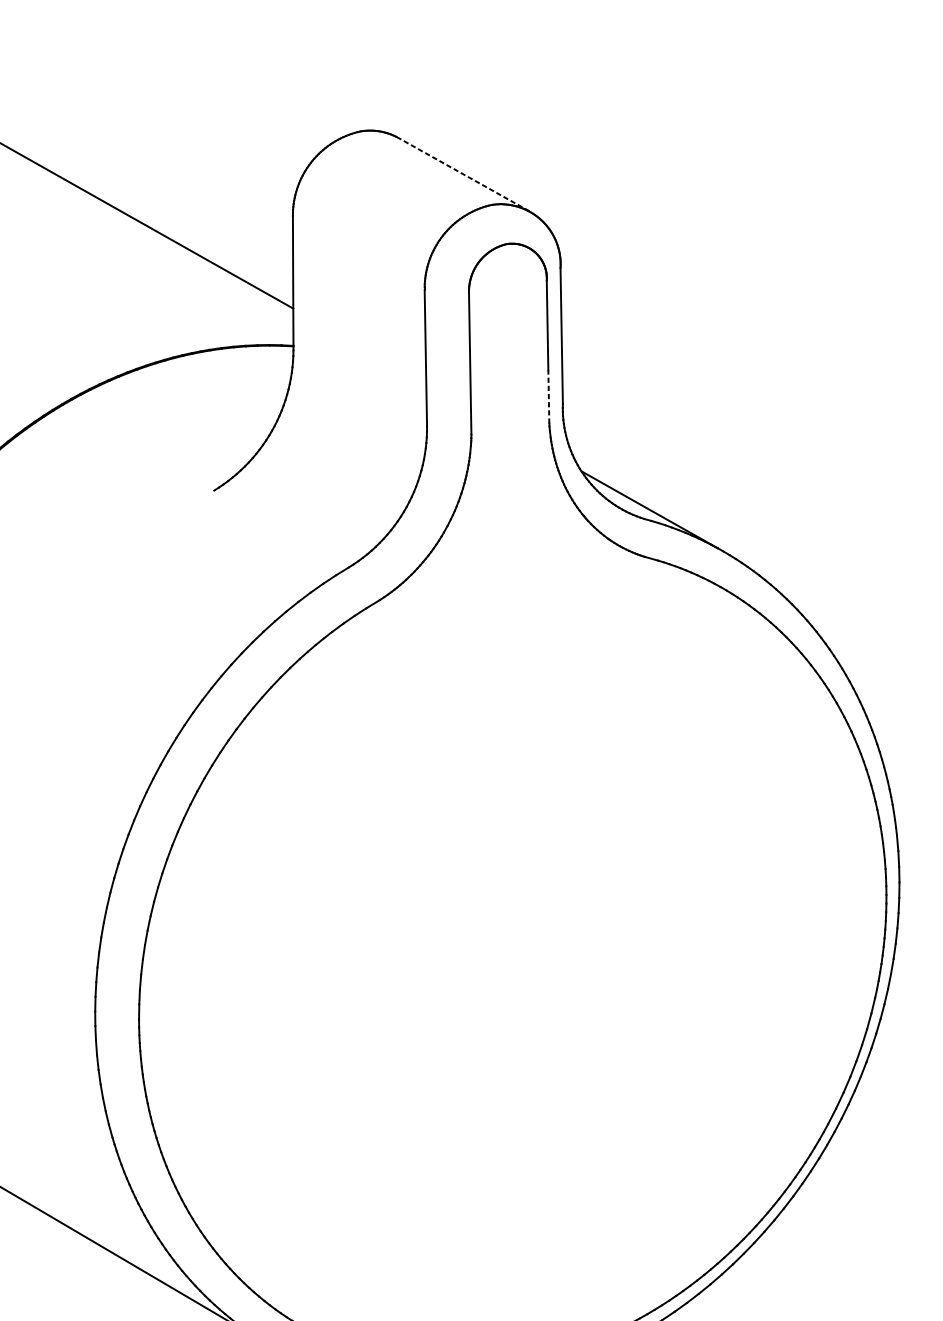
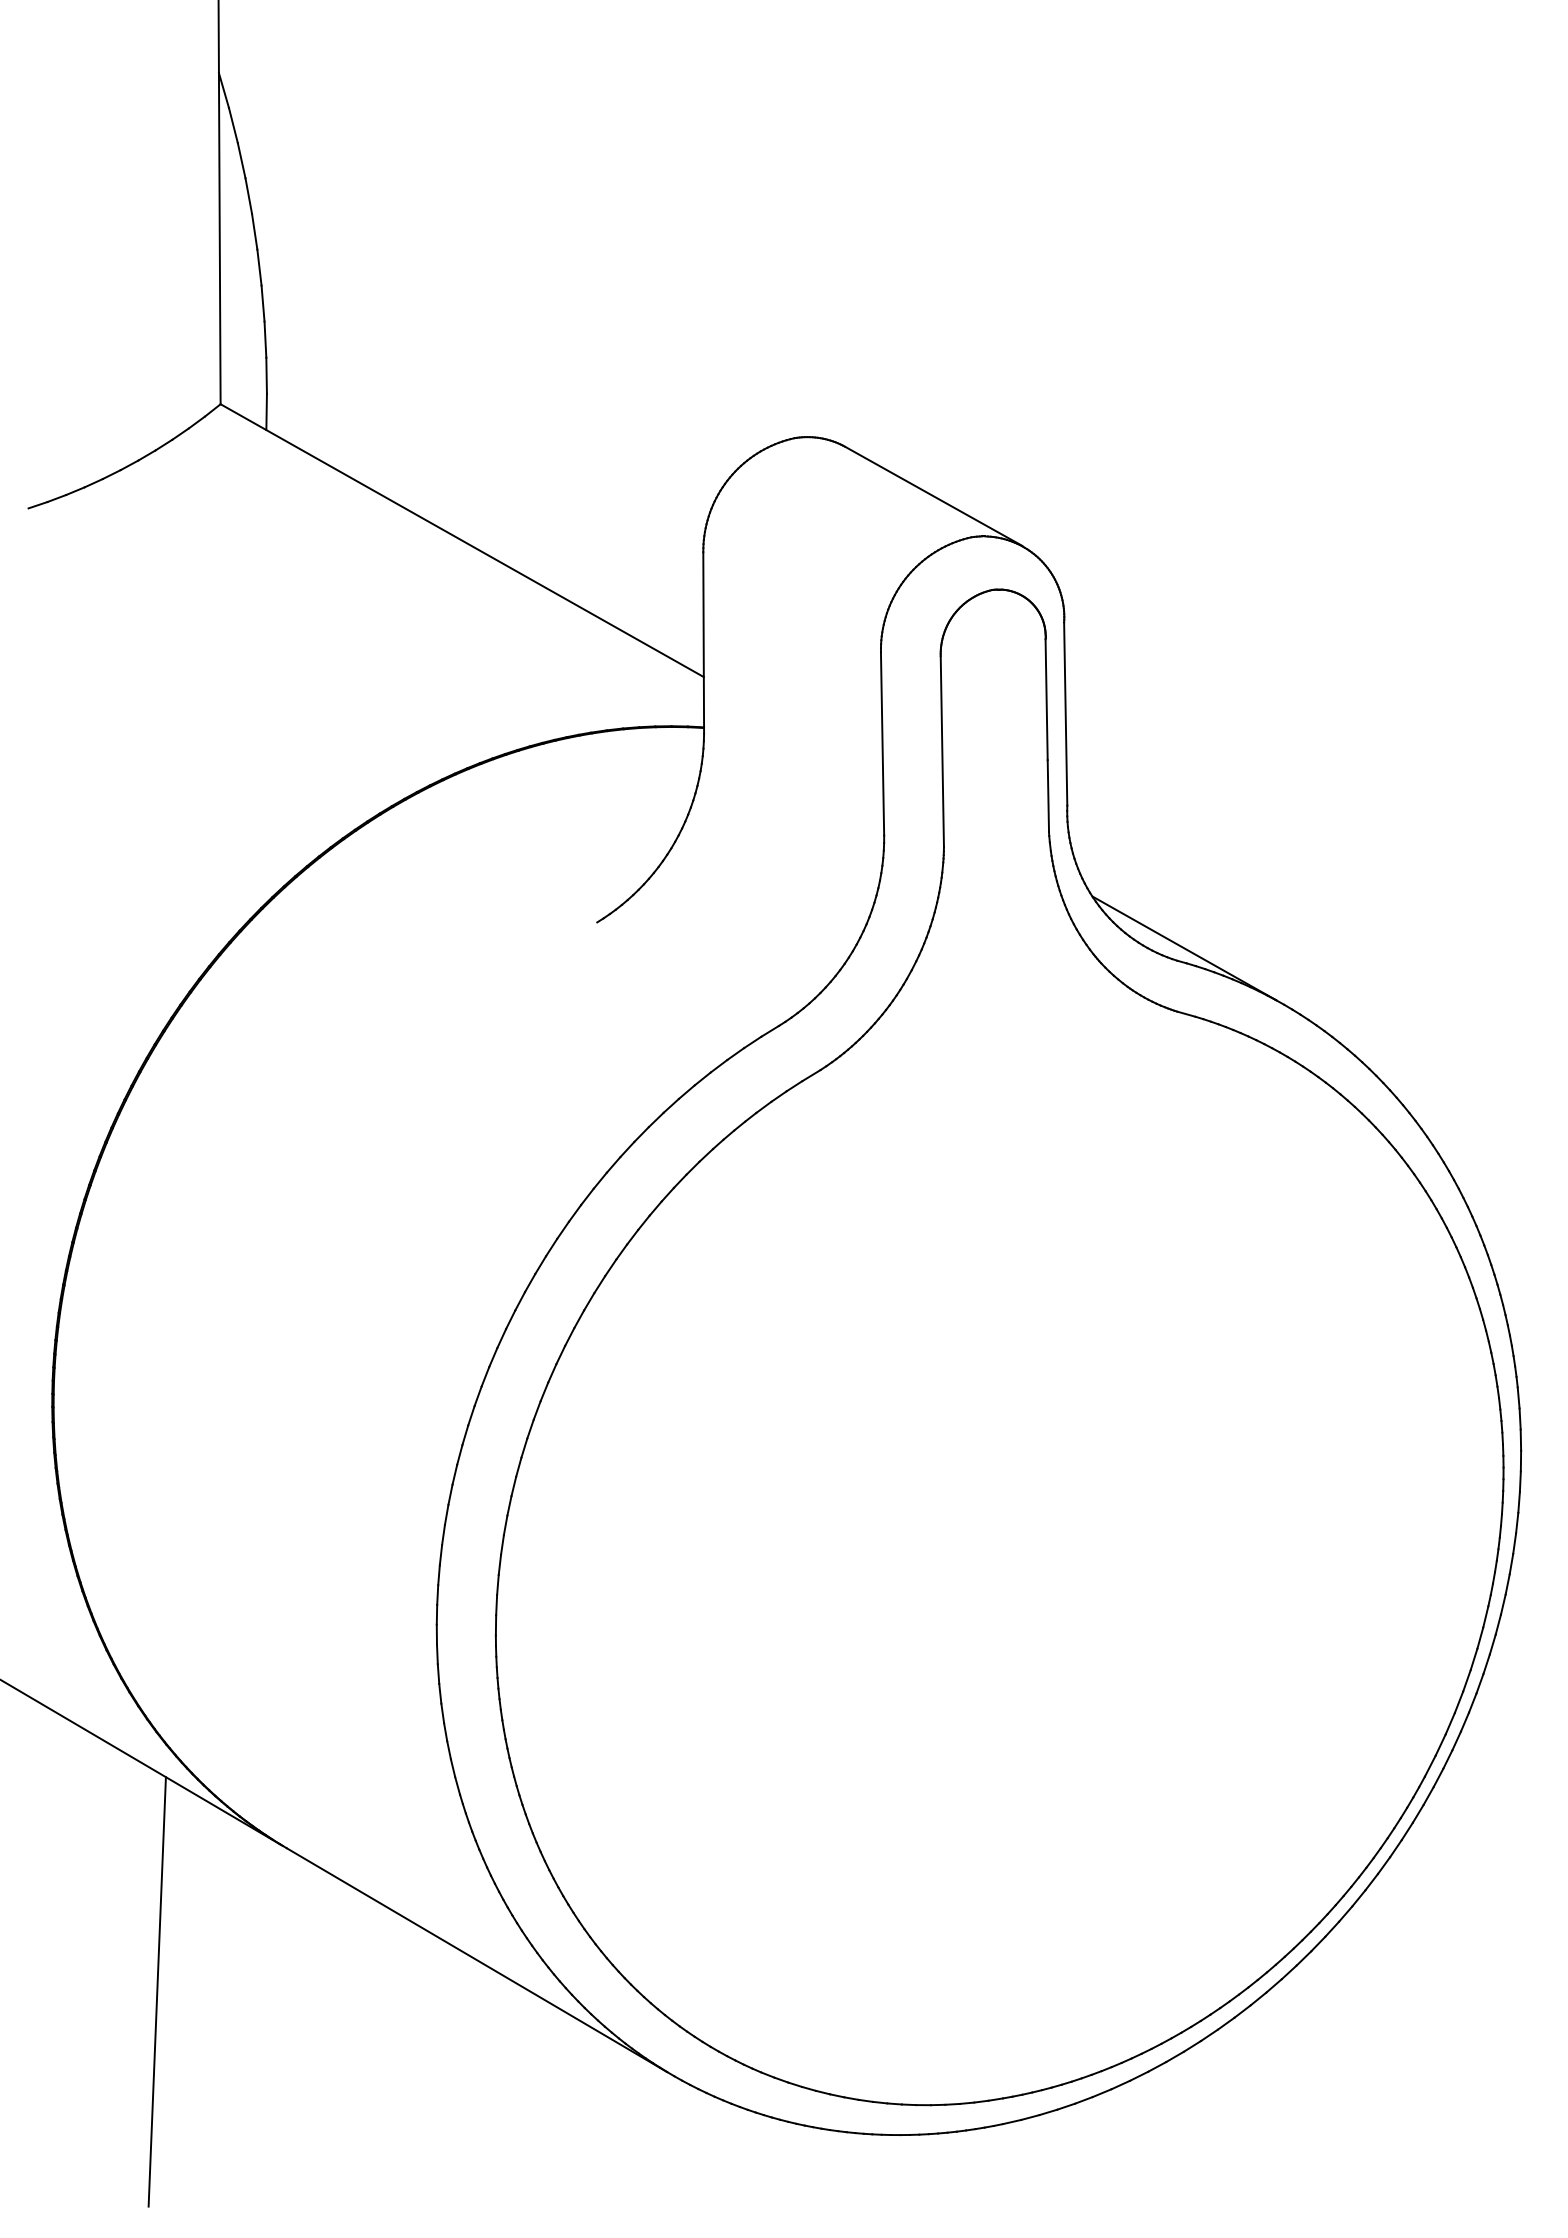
line: (463, 174) -> (933, 496), dashed -> solid
line: (548, 397) -> (1048, 796), dashed -> solid

